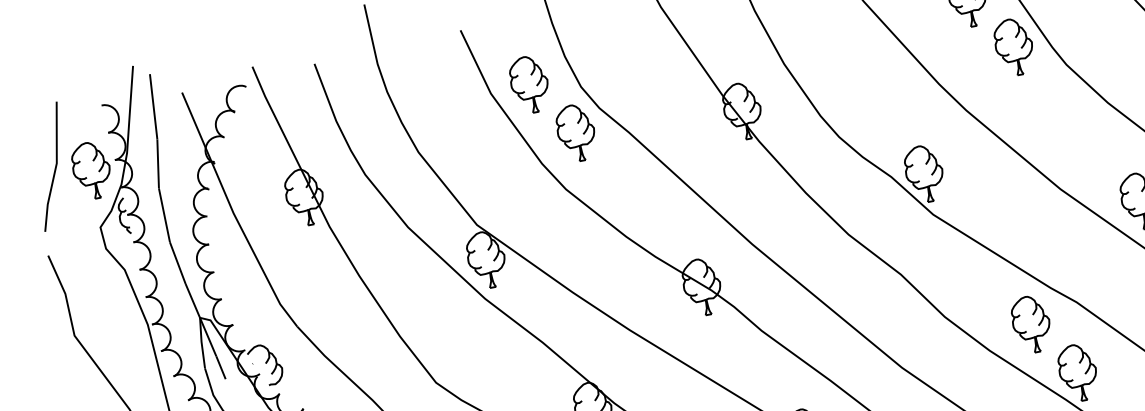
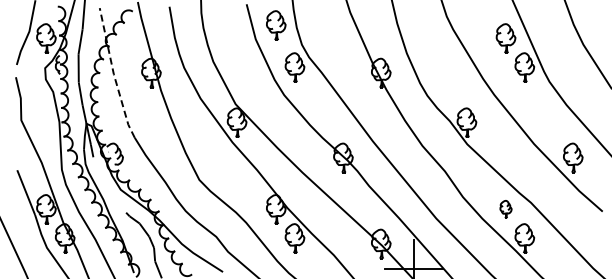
part: (530, 84) -> (276, 25), moved
line: (233, 213) -> (113, 74), solid -> dashed
part: (1030, 324) -> (505, 209), size x0.6

